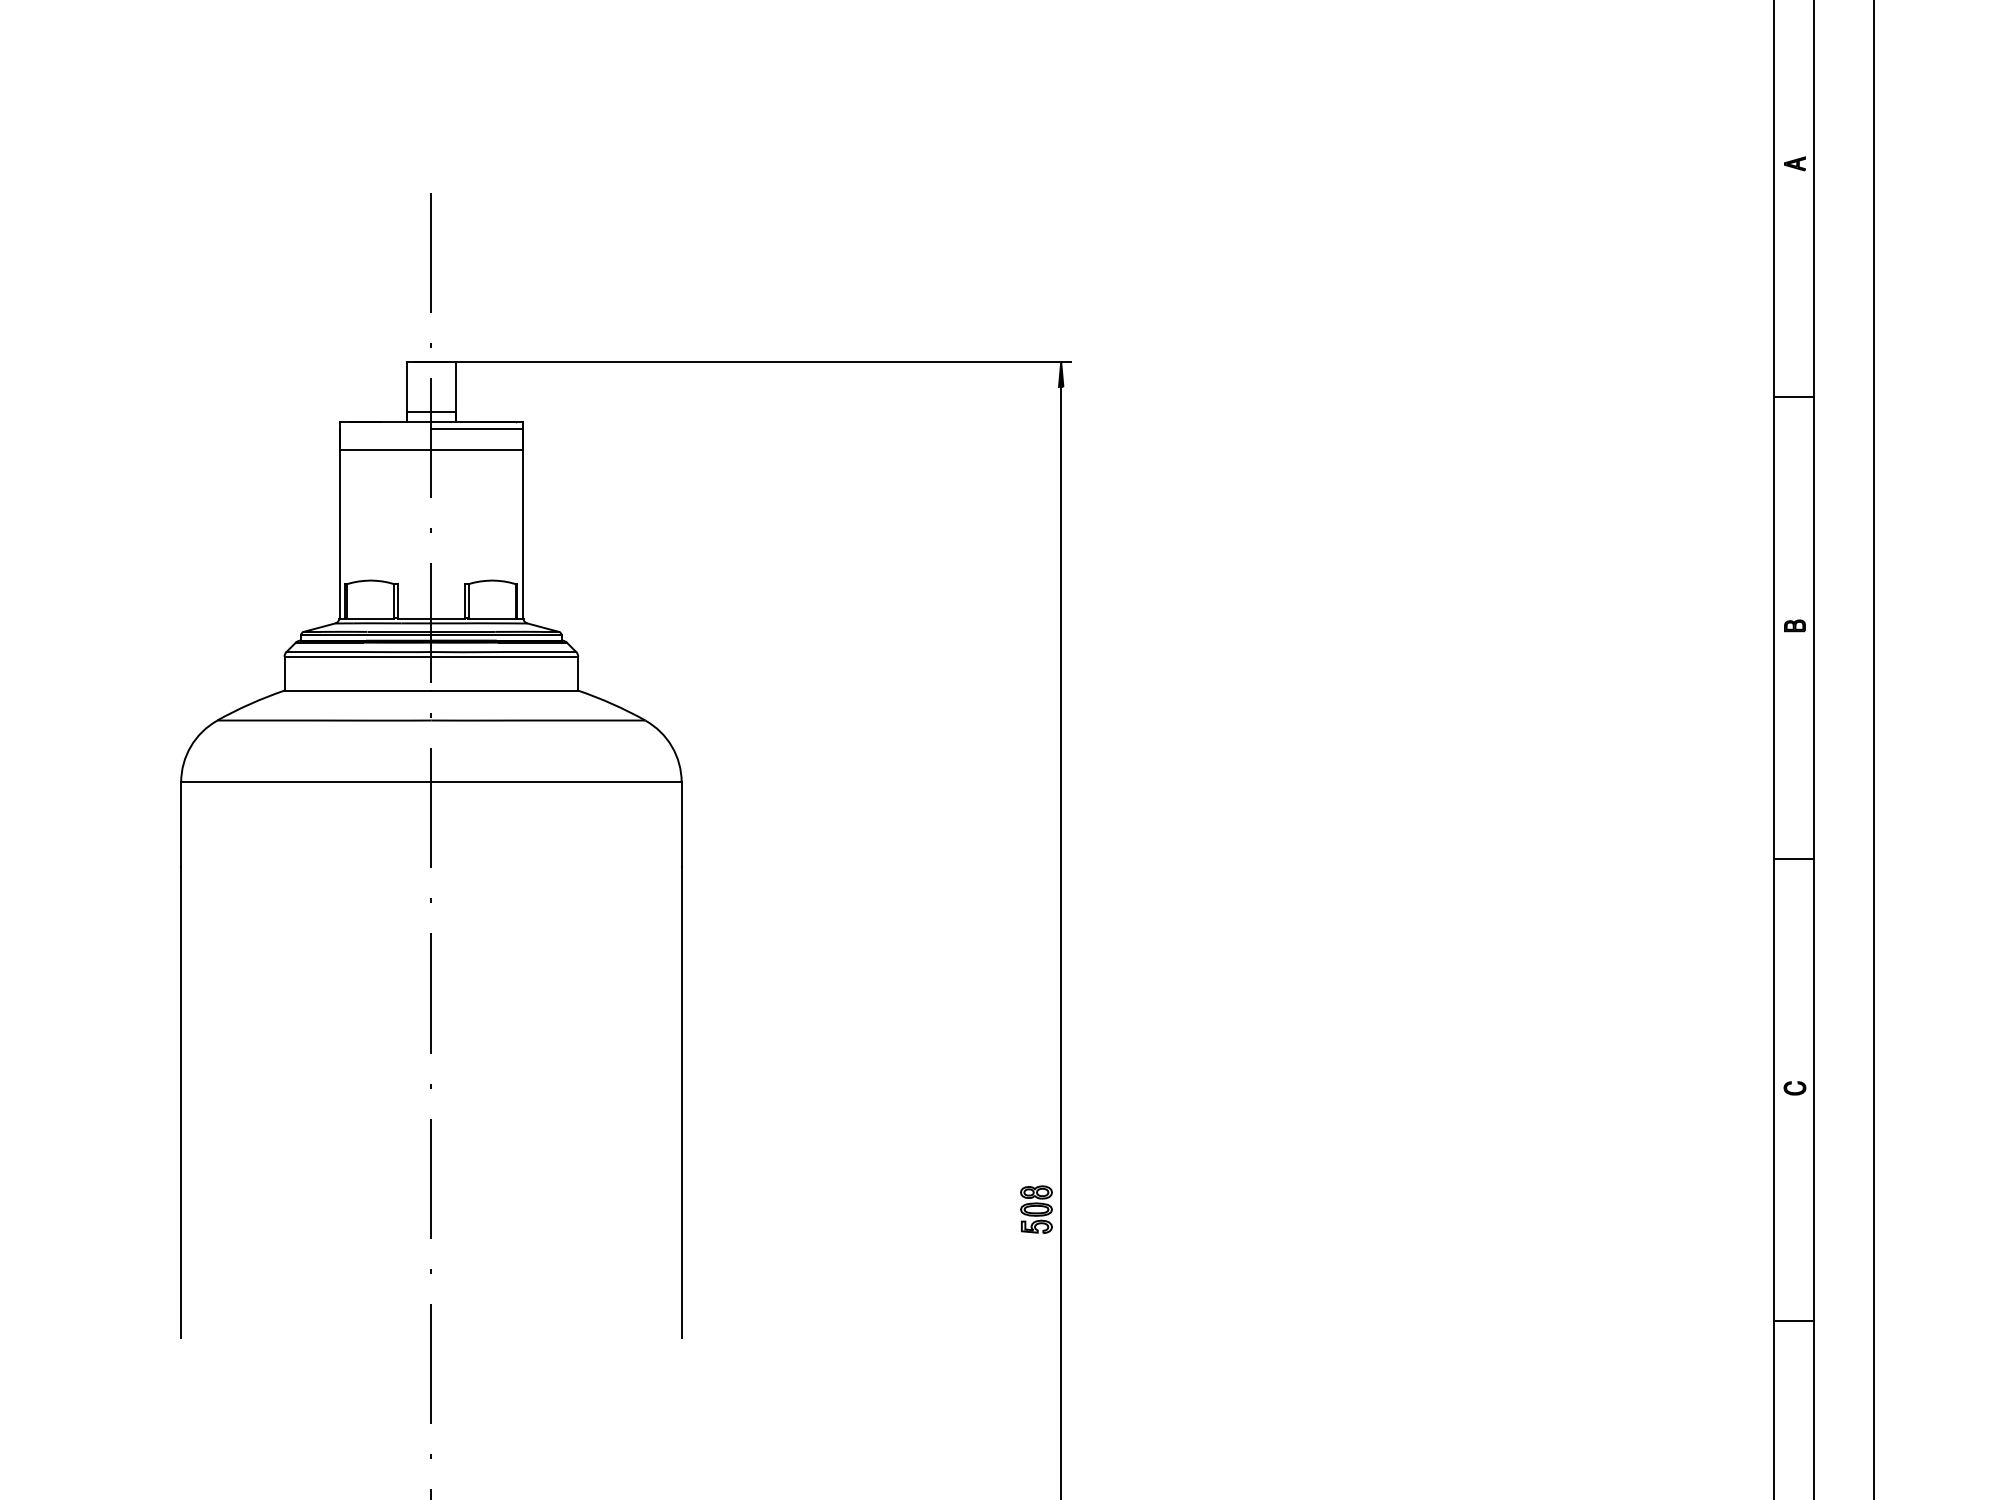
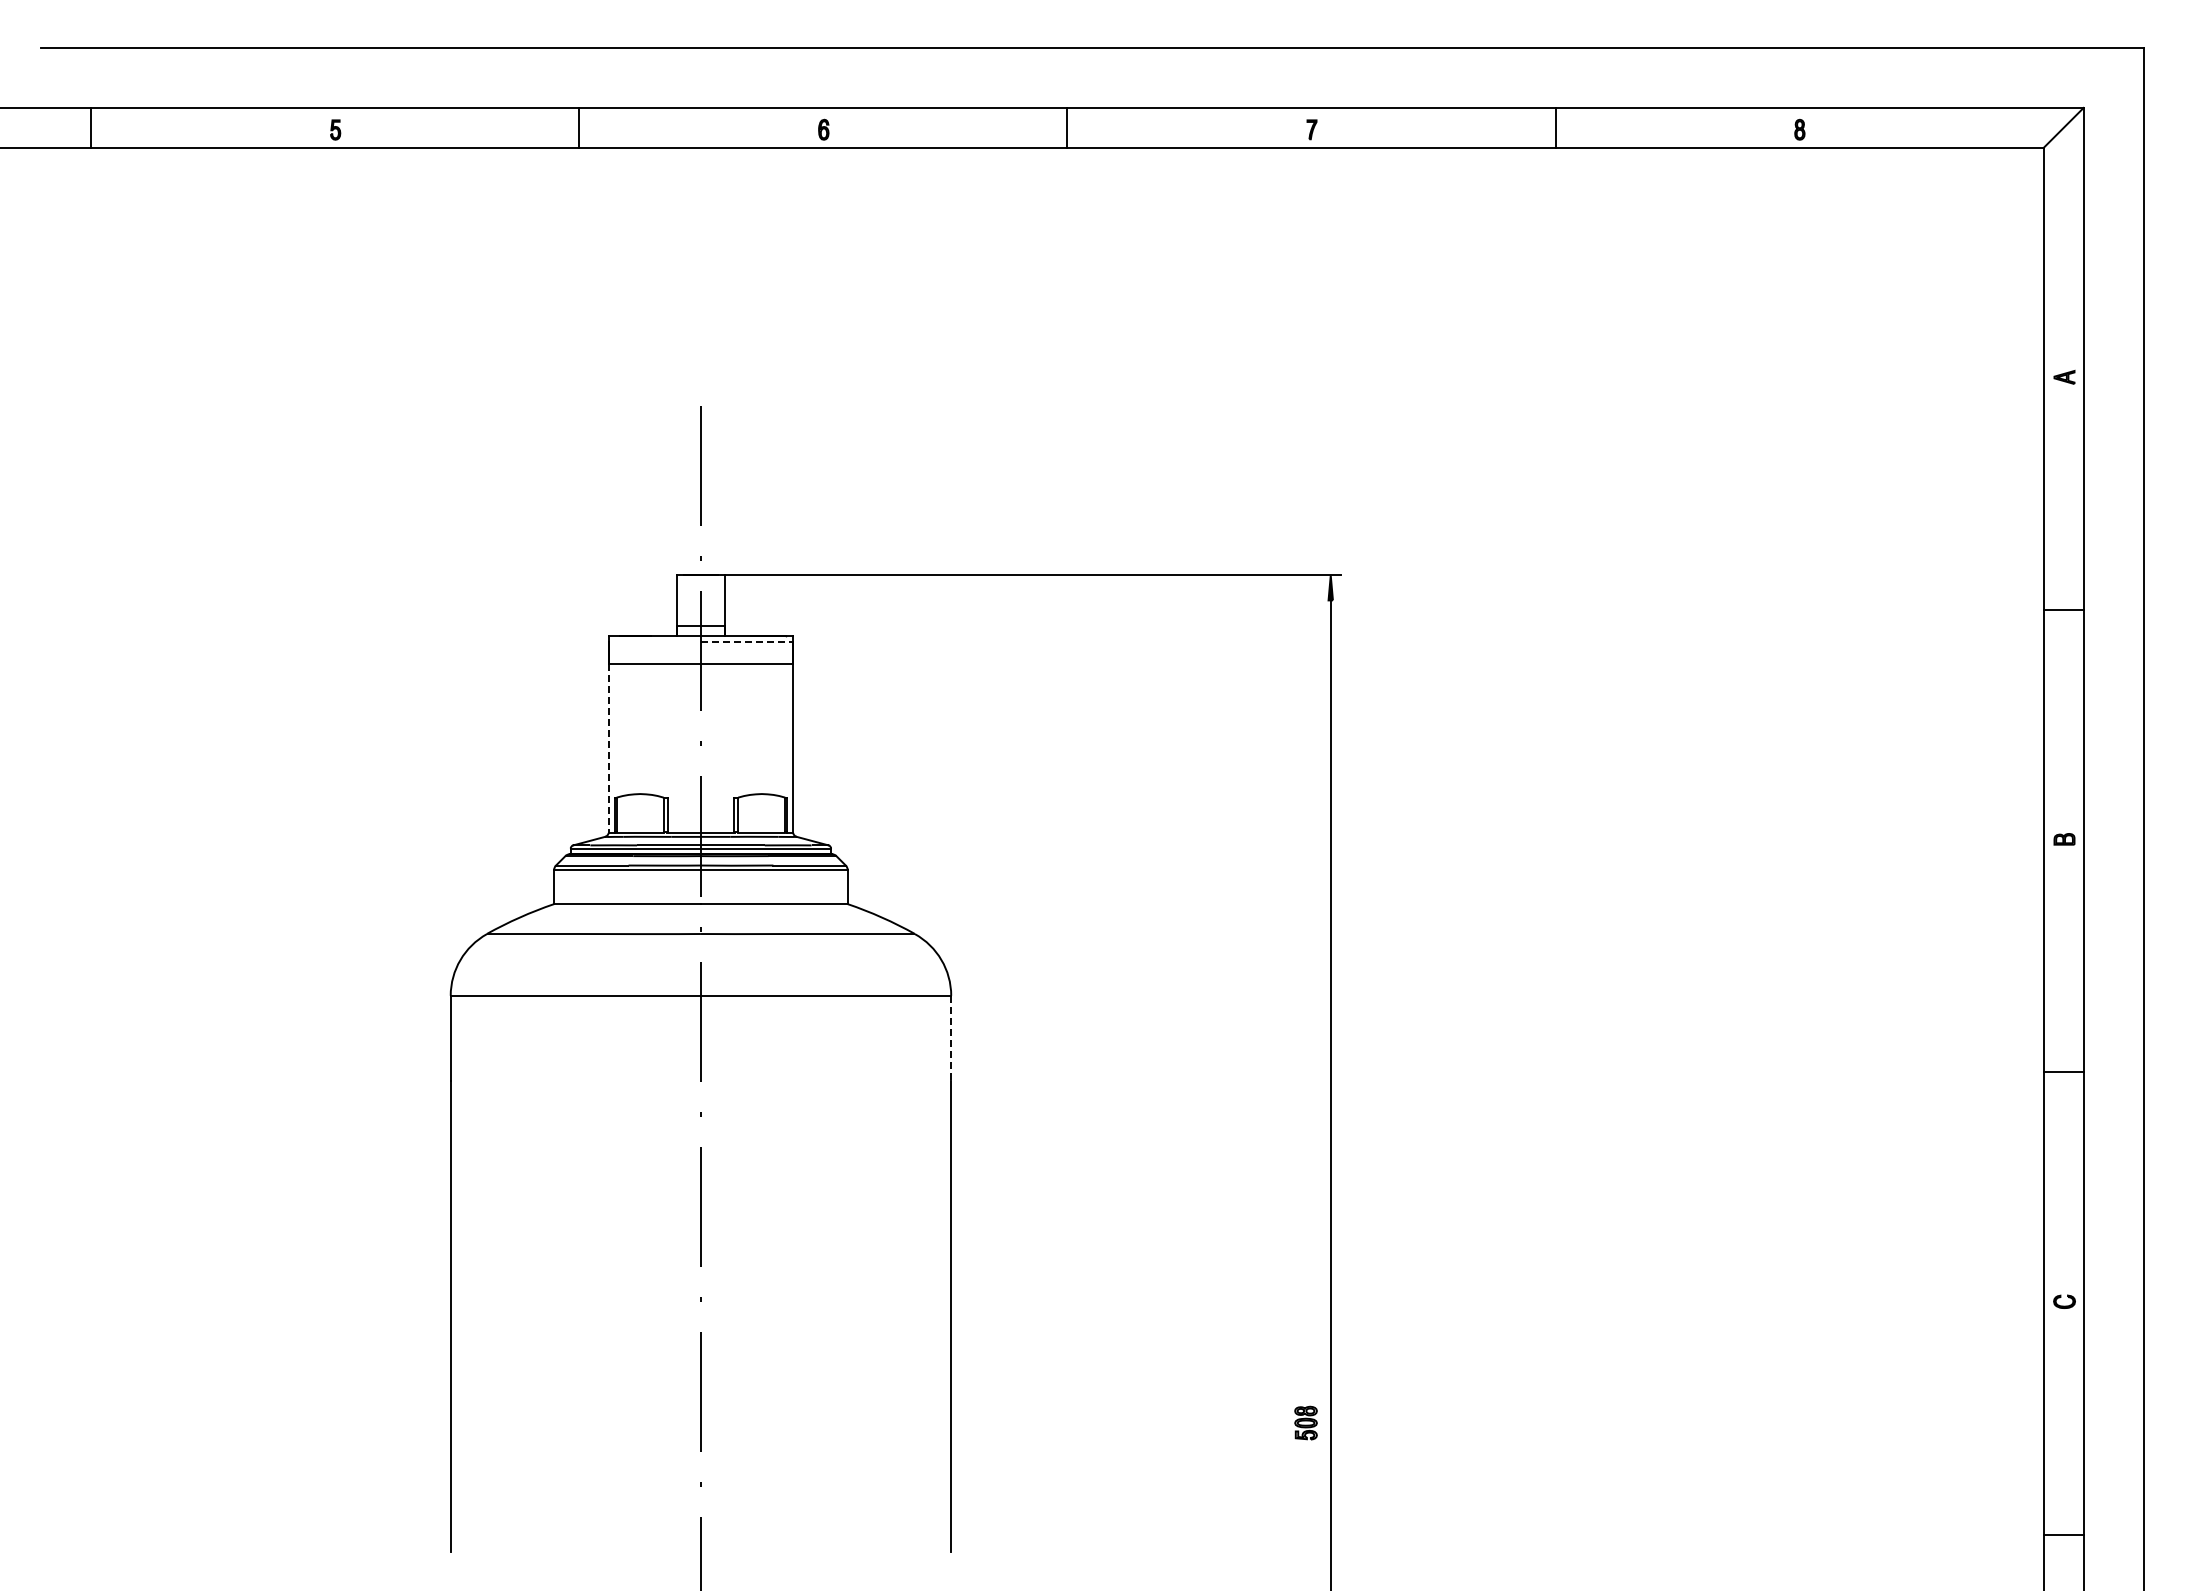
line: (476, 429) -> (746, 642), solid -> dashed
line: (339, 535) -> (609, 748), solid -> dashed
line: (681, 825) -> (951, 1038), solid -> dashed
part: (1035, 1209) -> (1305, 1422), size x0.7

